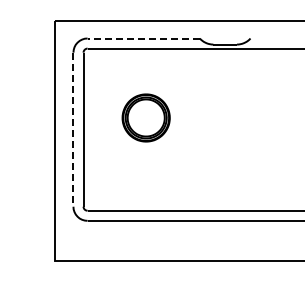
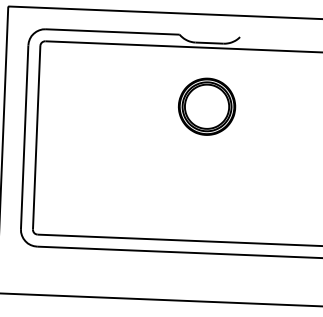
line: (143, 38) -> (112, 31), dashed -> solid
part: (145, 117) -> (206, 106), moved
line: (73, 130) -> (24, 138), dashed -> solid

